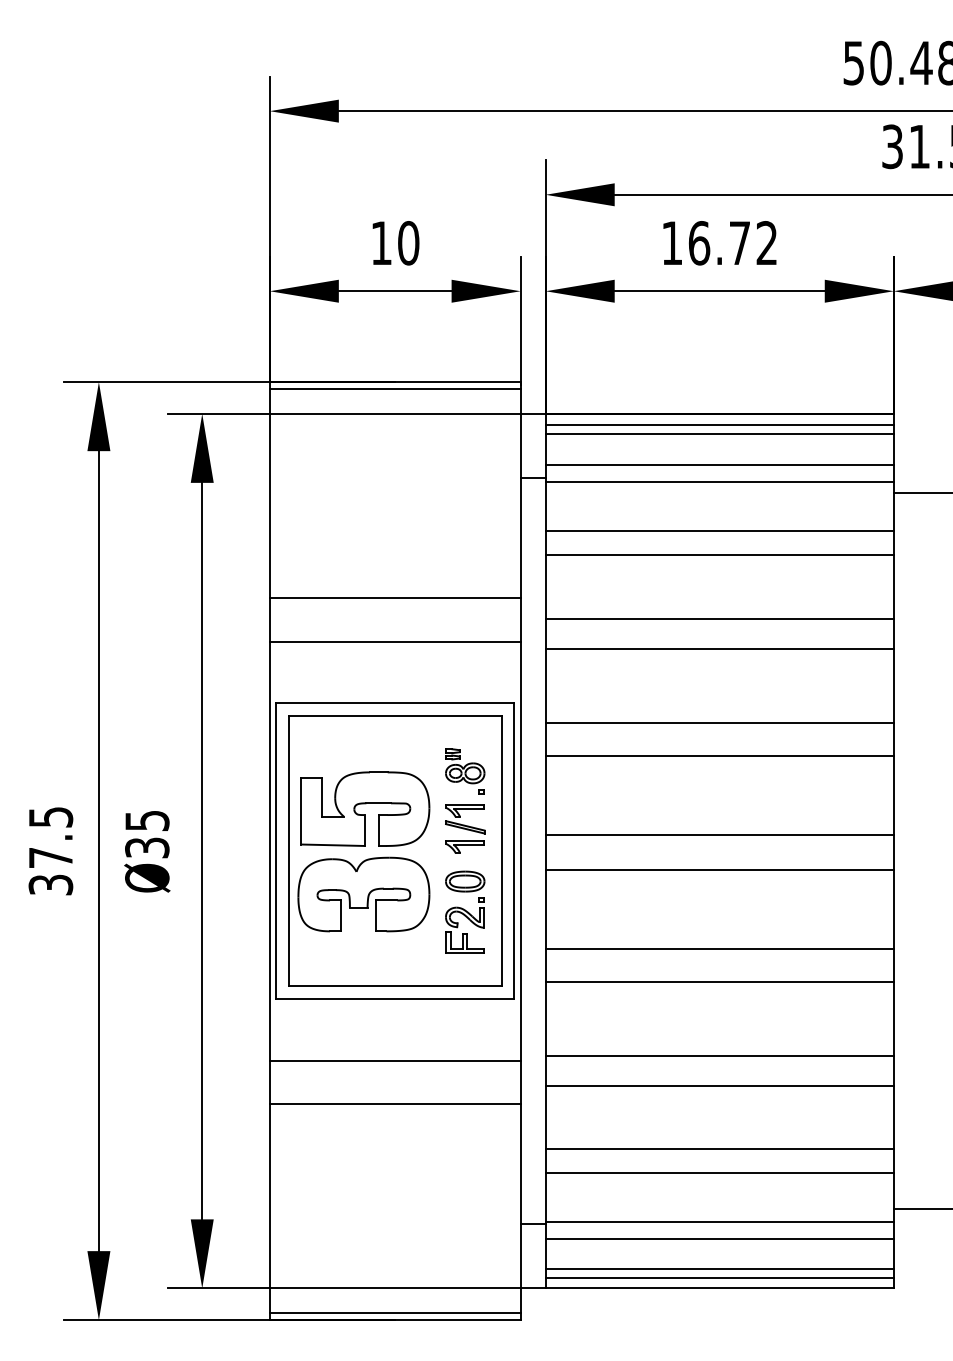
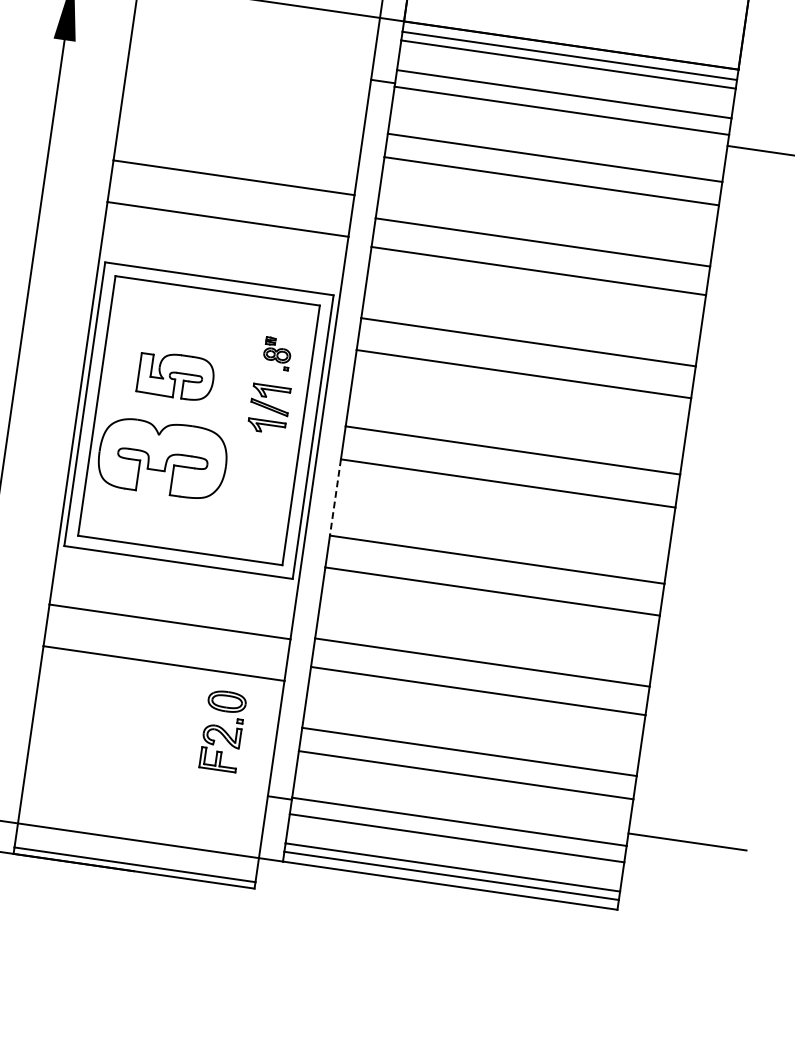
part: (465, 771) -> (277, 353), size x0.7
part: (365, 808) -> (176, 375), size x0.6
line: (545, 909) -> (335, 497), solid -> dashed
part: (465, 911) -> (223, 730), moved

